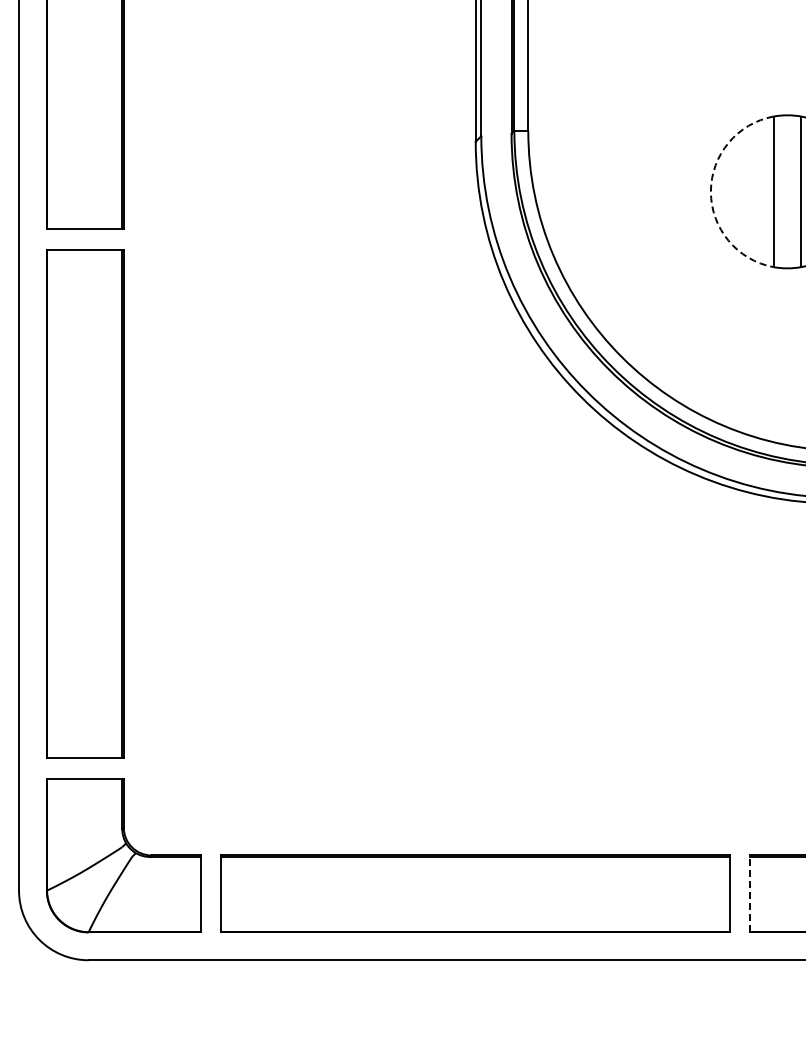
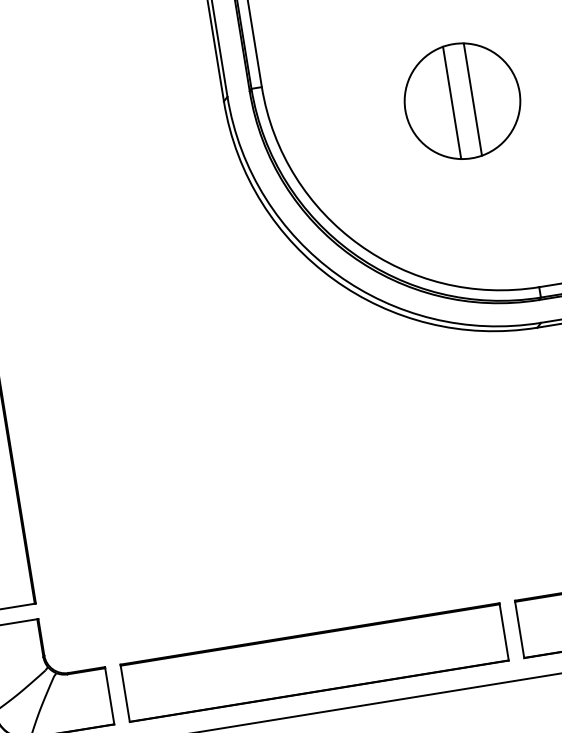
arc: (710, 191) -> (405, 110), dashed -> solid
line: (750, 893) -> (519, 629), dashed -> solid

